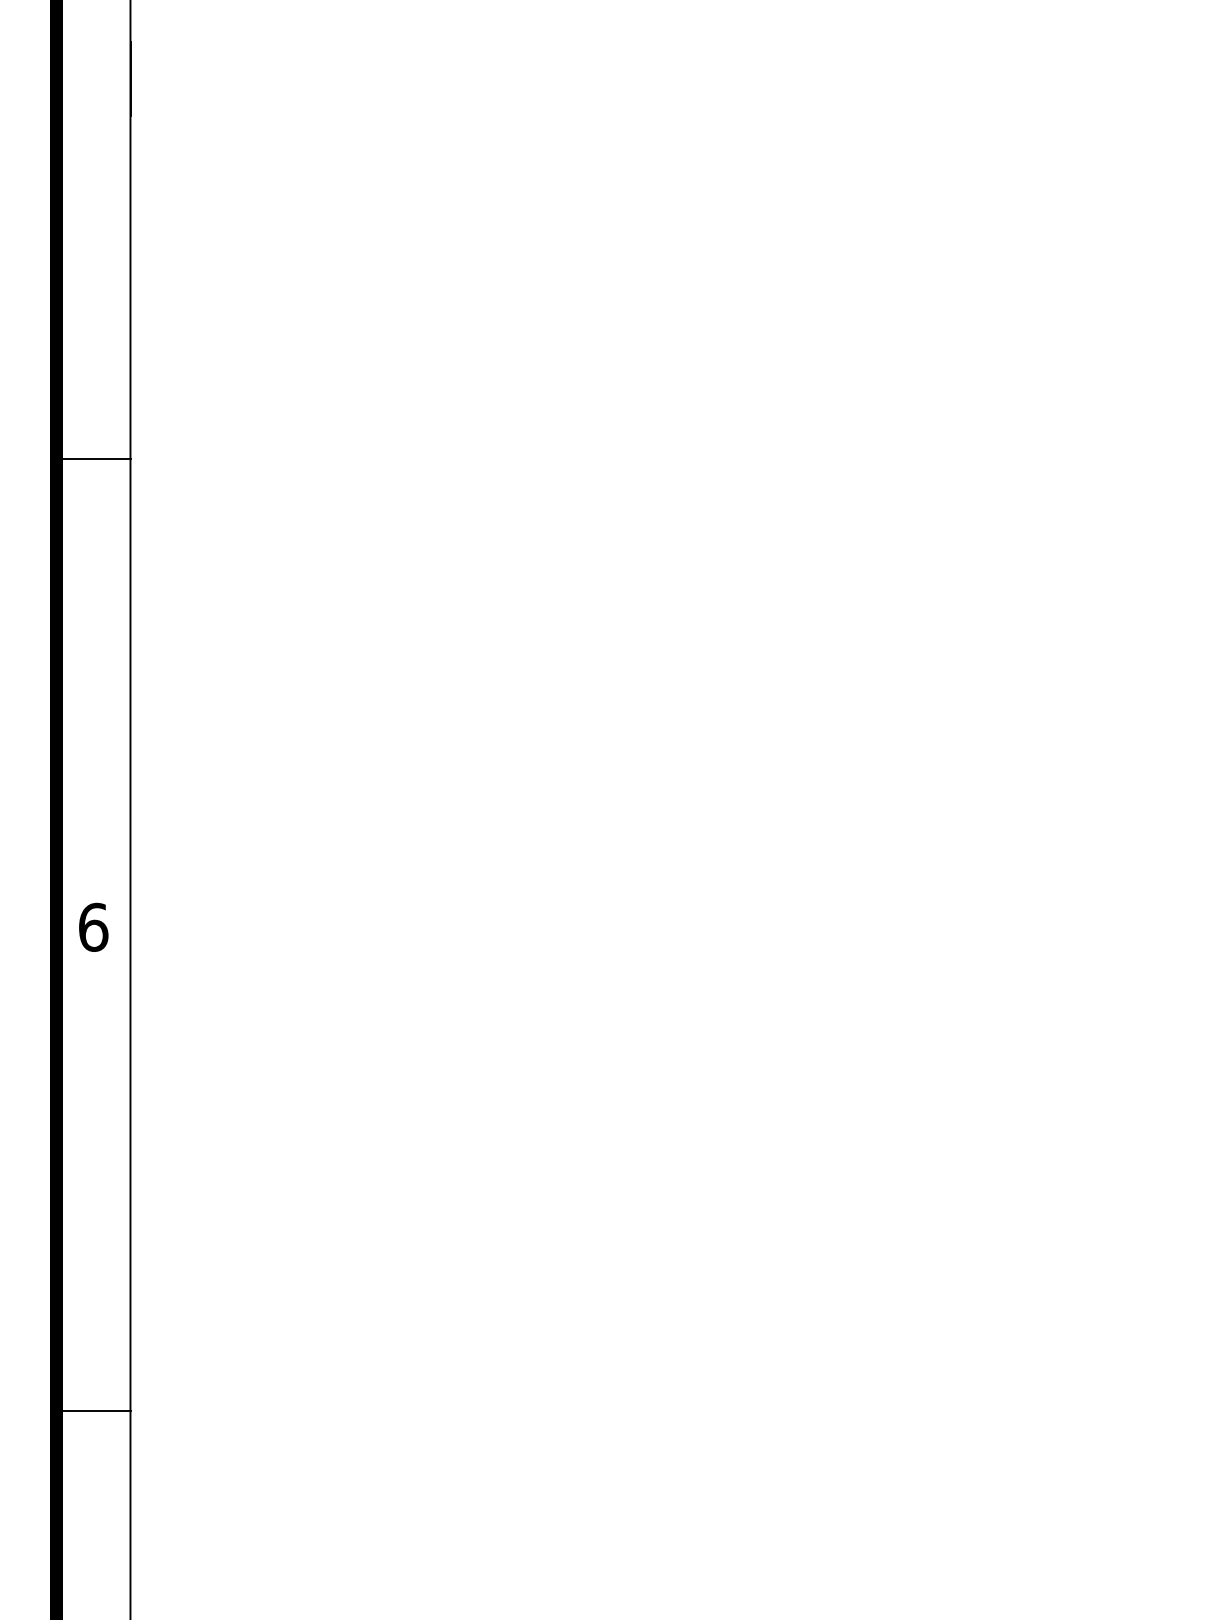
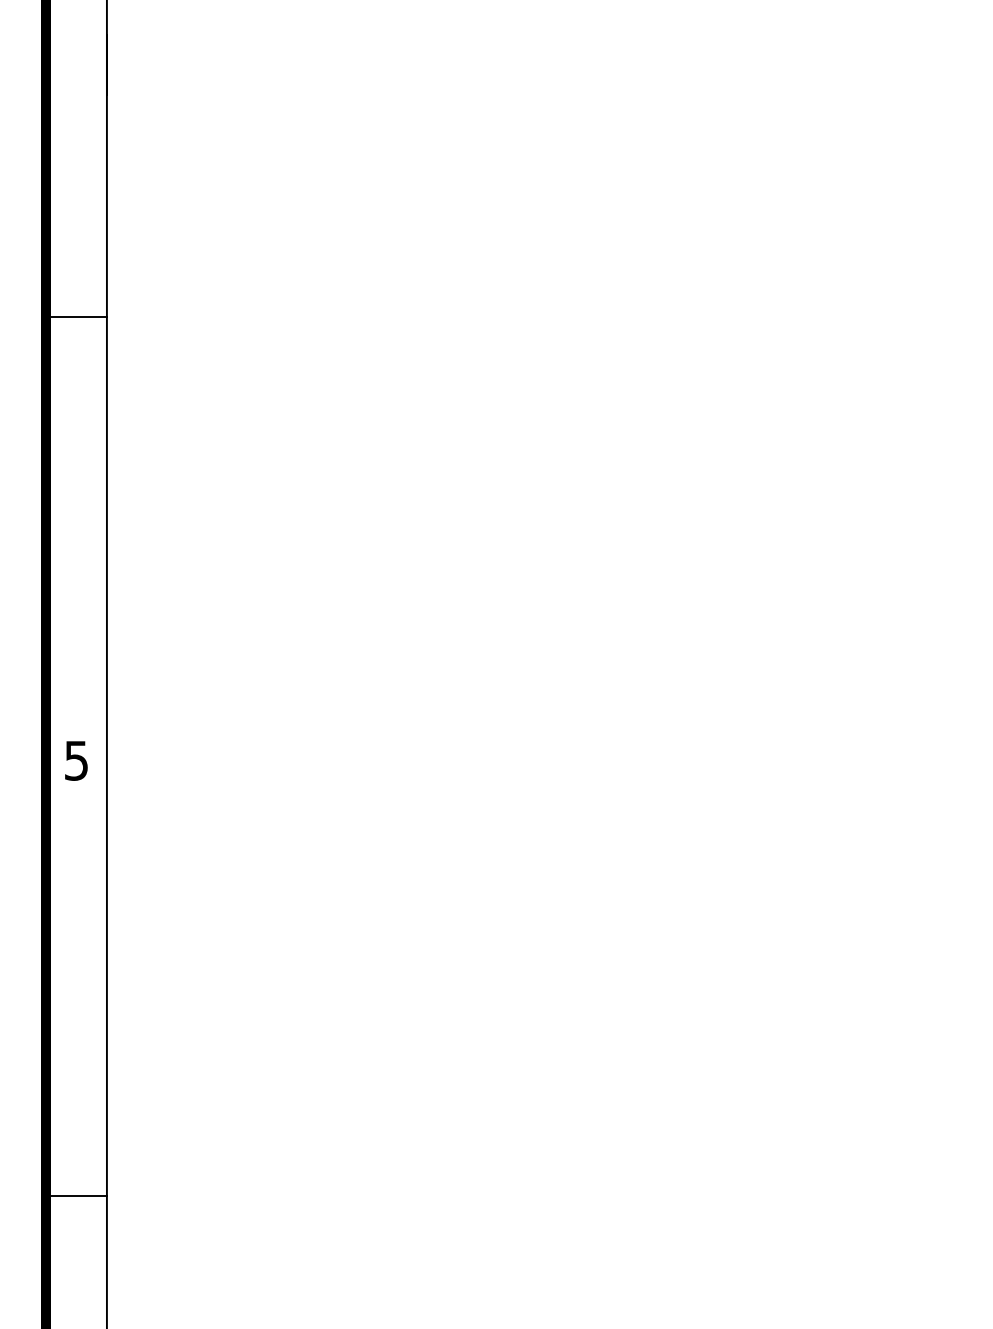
line: (93, 458) -> (76, 317), moved
text: (93, 926) -> (76, 760), 6 -> 5
line: (93, 1410) -> (76, 1195), moved

